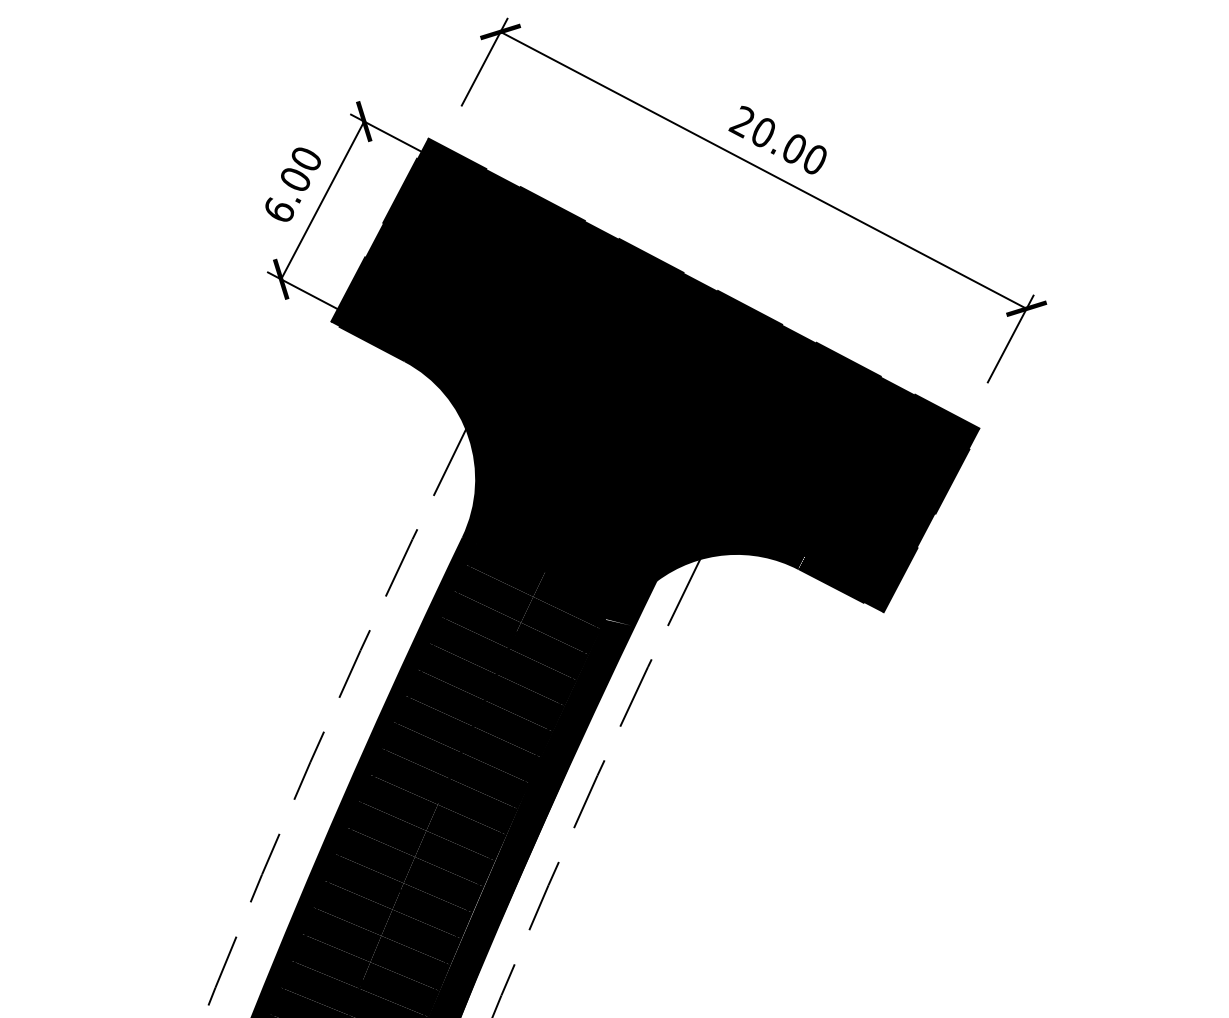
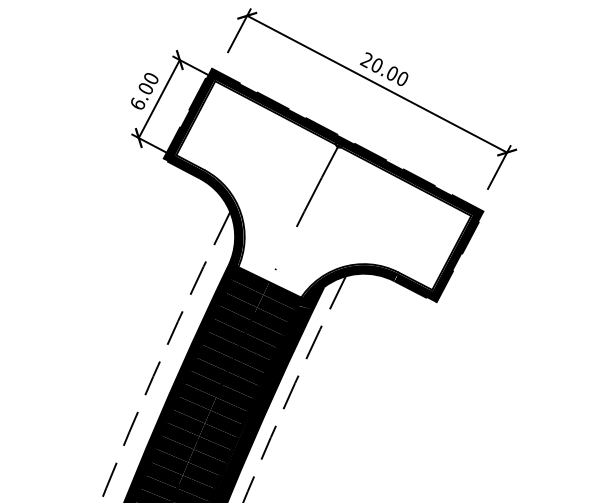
fill: (654, 381) -> (323, 188), removed

